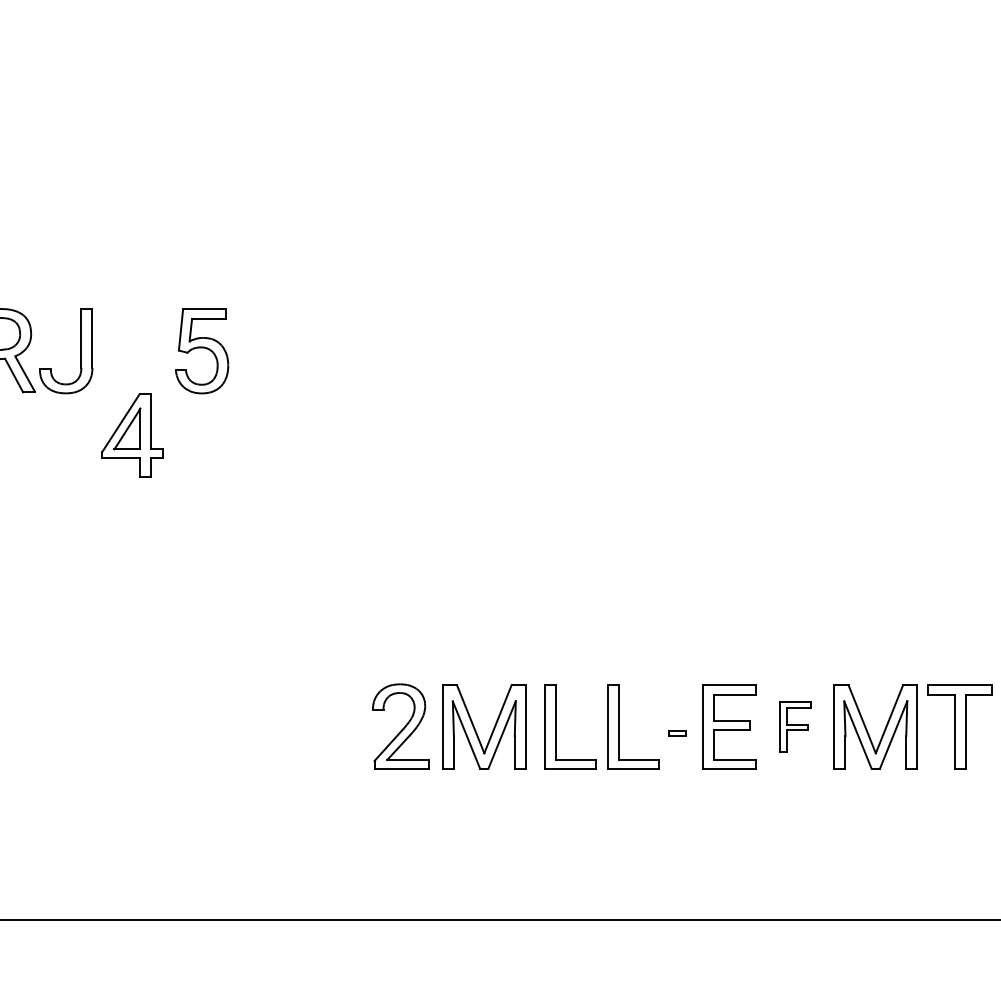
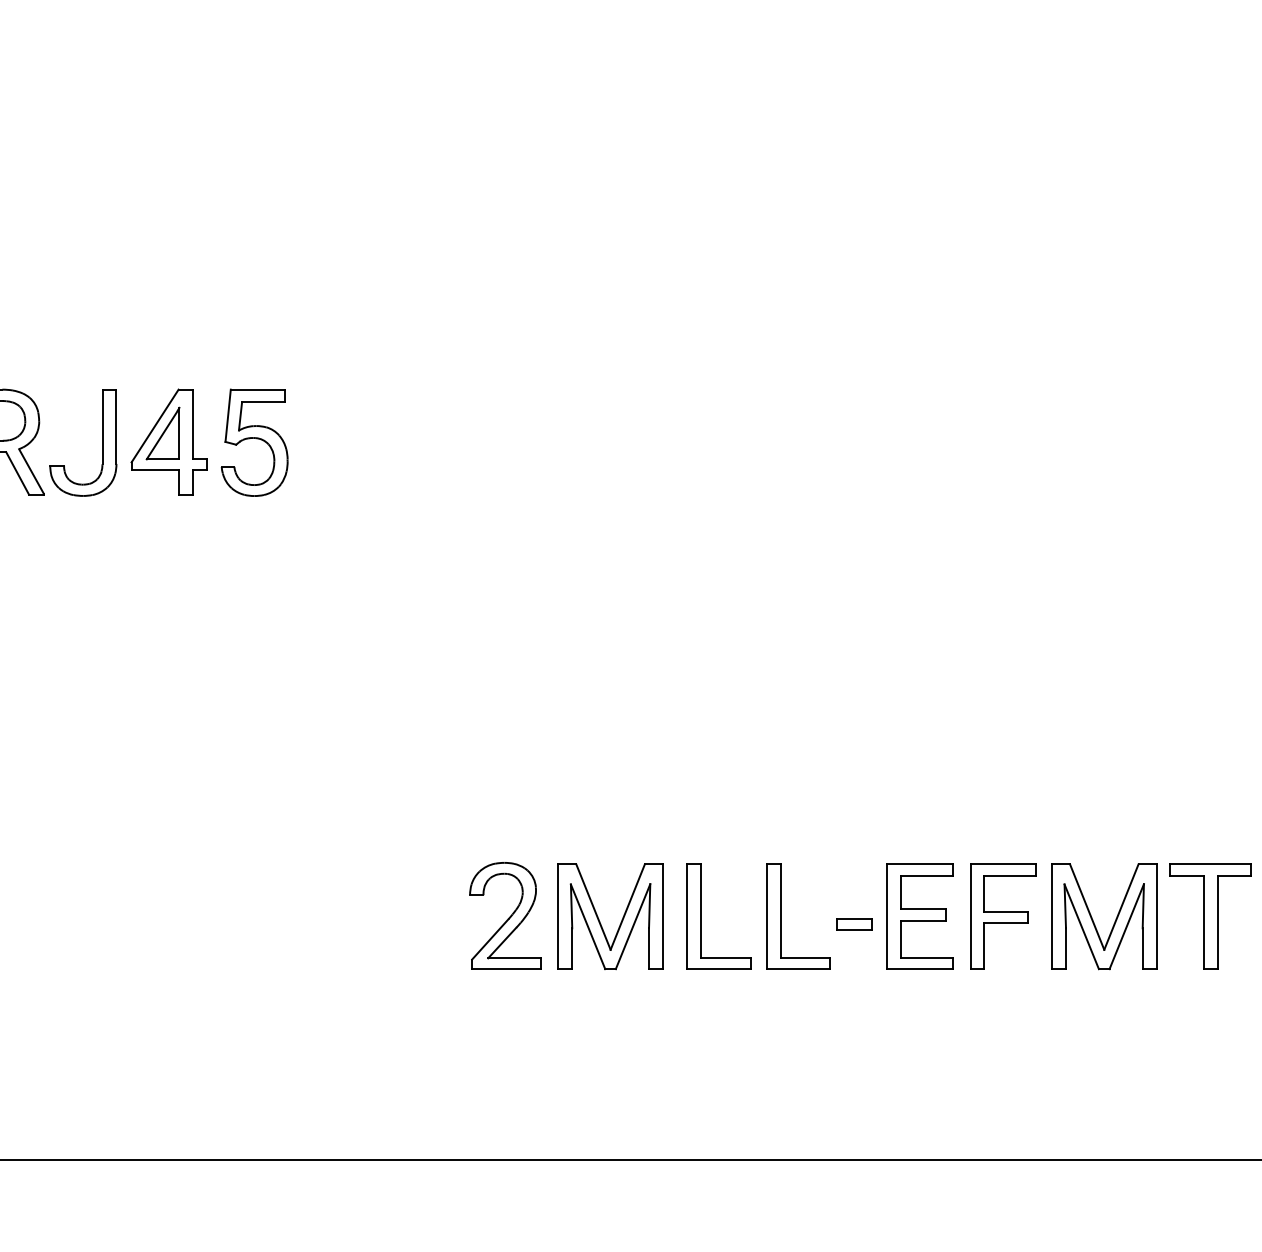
part: (132, 435) -> (169, 441), moved
part: (795, 726) -> (1002, 916), size x1.67
part: (677, 733) -> (854, 924), size x1.67

